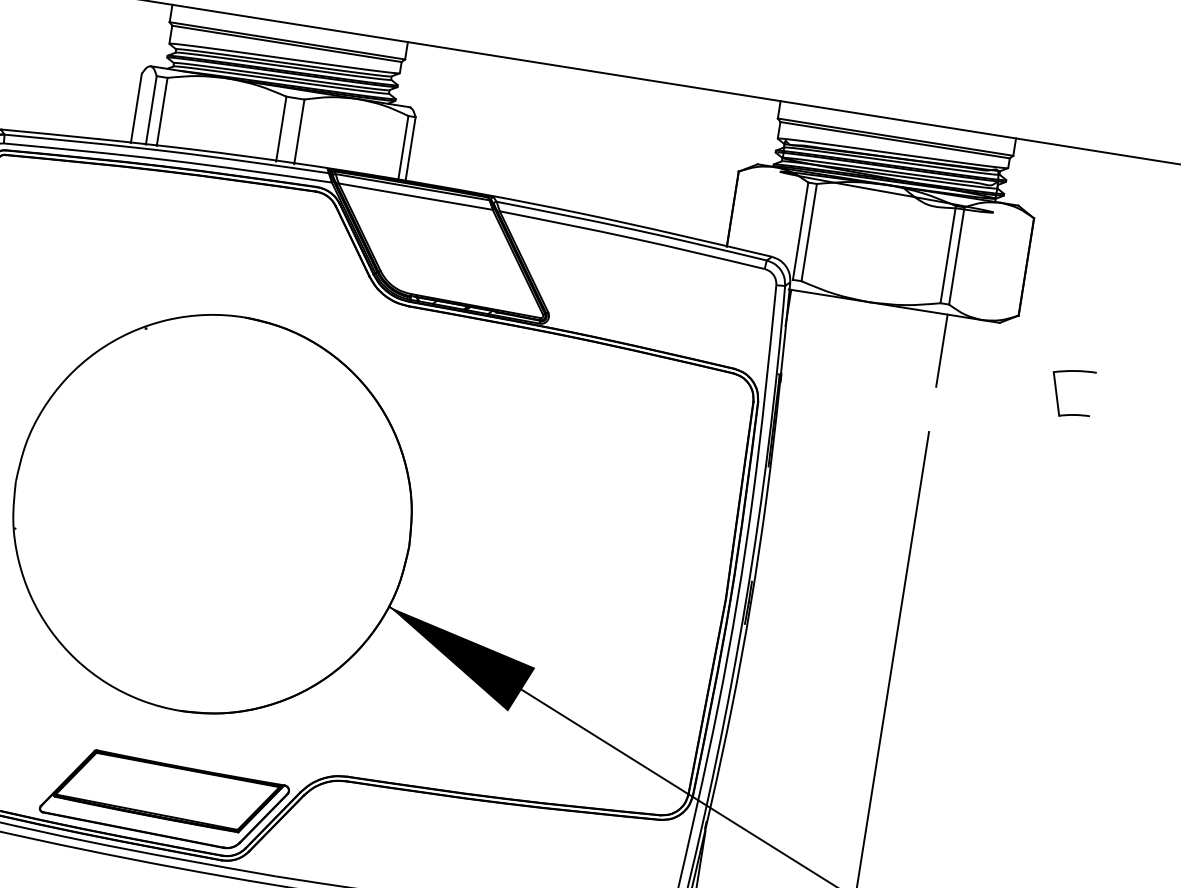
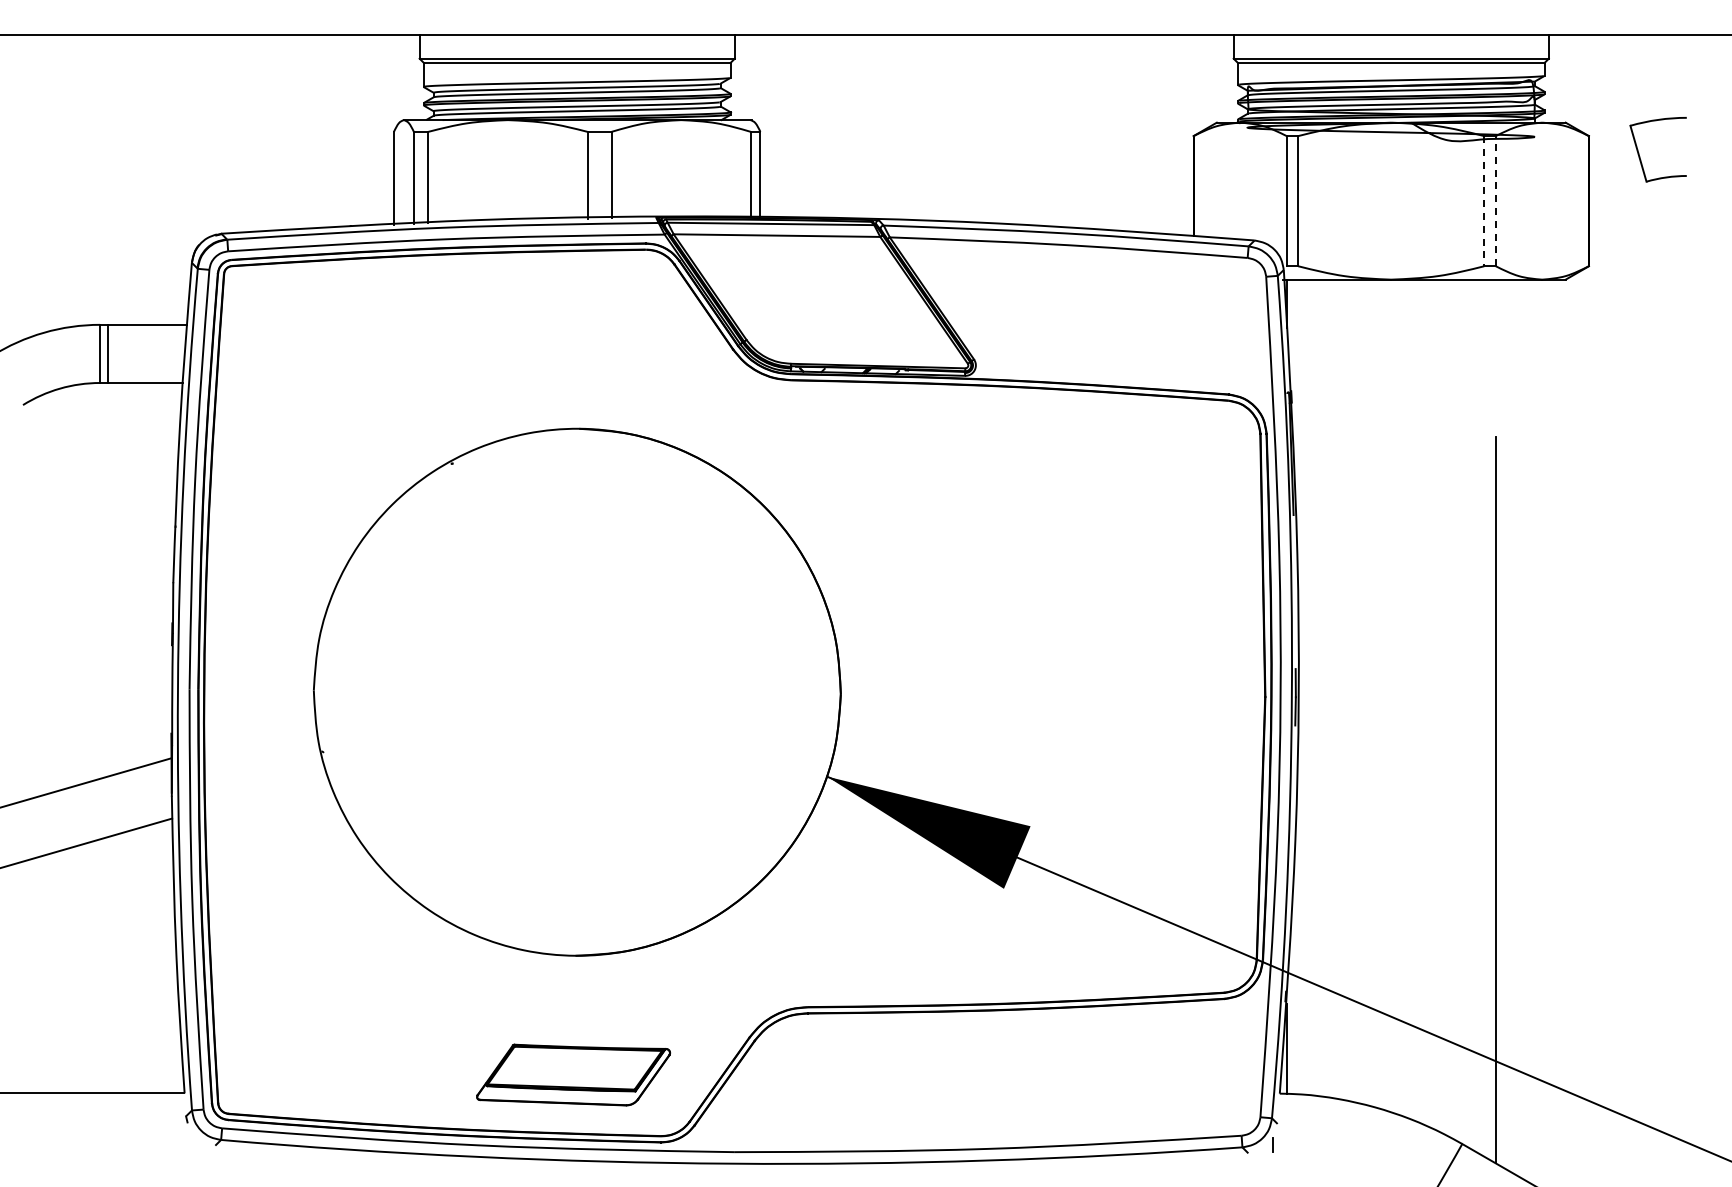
line: (948, 254) -> (1484, 201), solid -> dashed
line: (956, 255) -> (1495, 200), solid -> dashed
line: (941, 350) -> (1495, 327), removed
part: (1057, 396) -> (1640, 156), moved
part: (164, 799) -> (573, 1074), size x0.6

